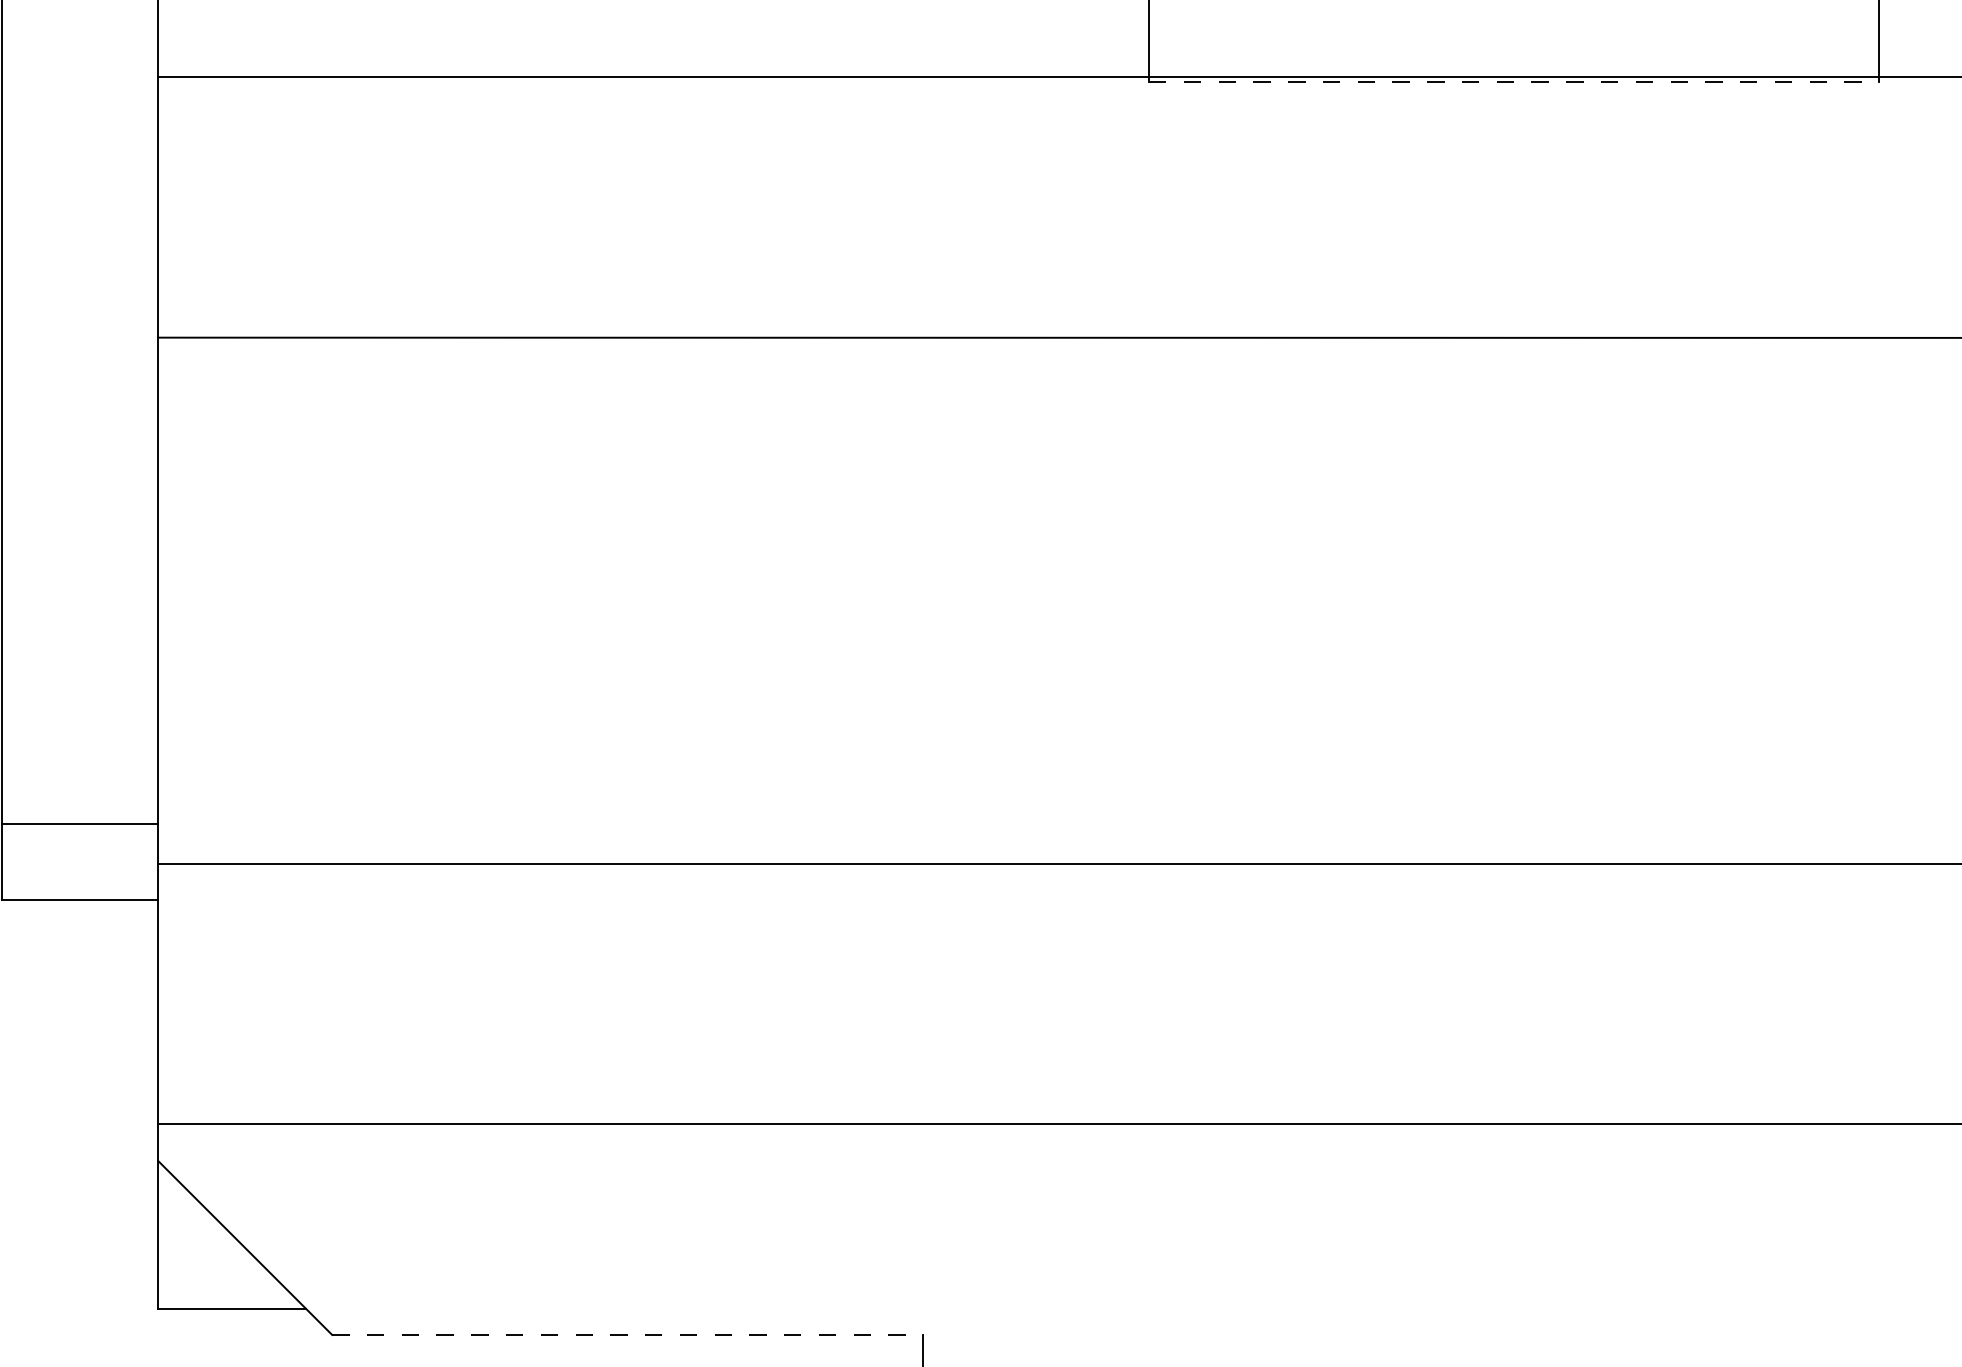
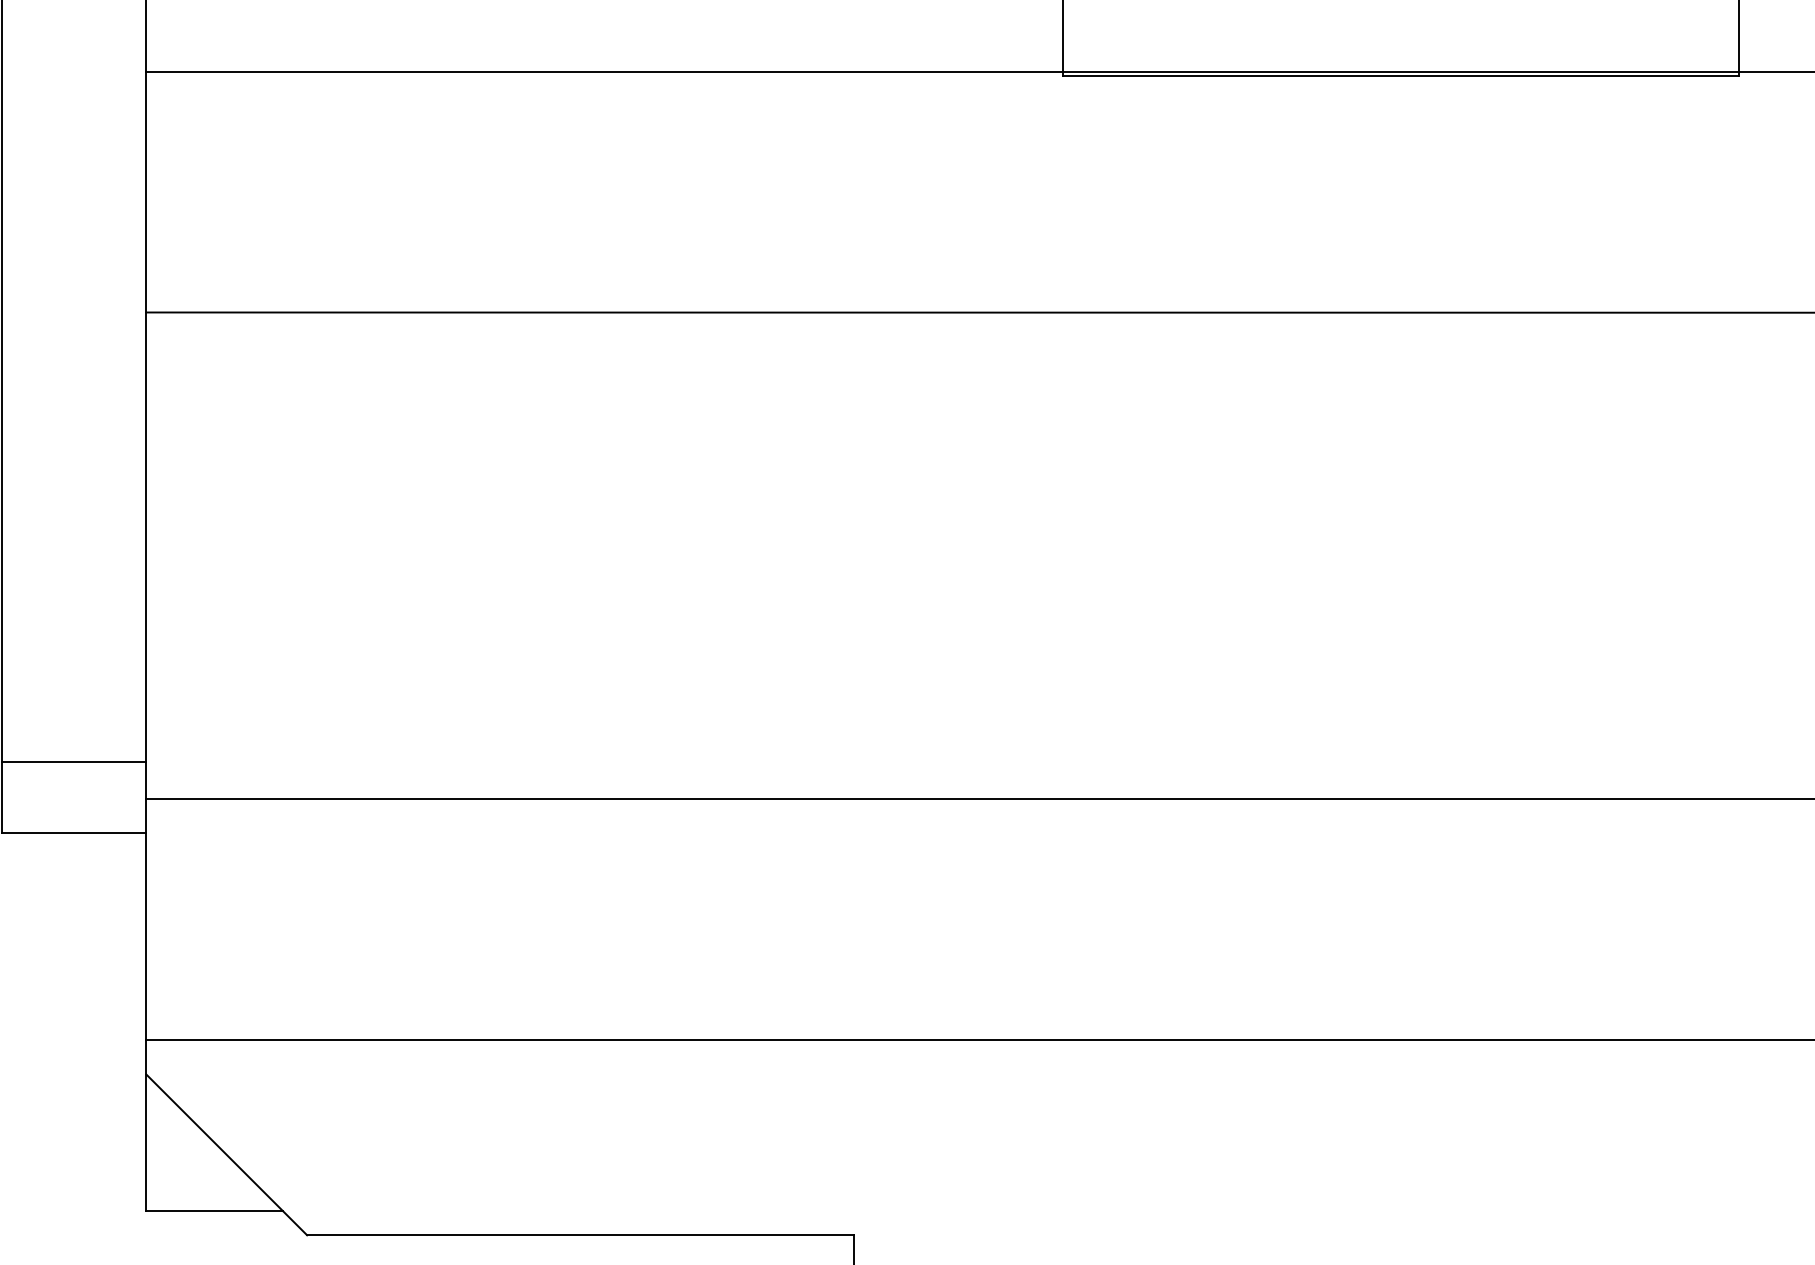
line: (1514, 81) -> (1401, 75), dashed -> solid
line: (628, 1334) -> (581, 1234), dashed -> solid

